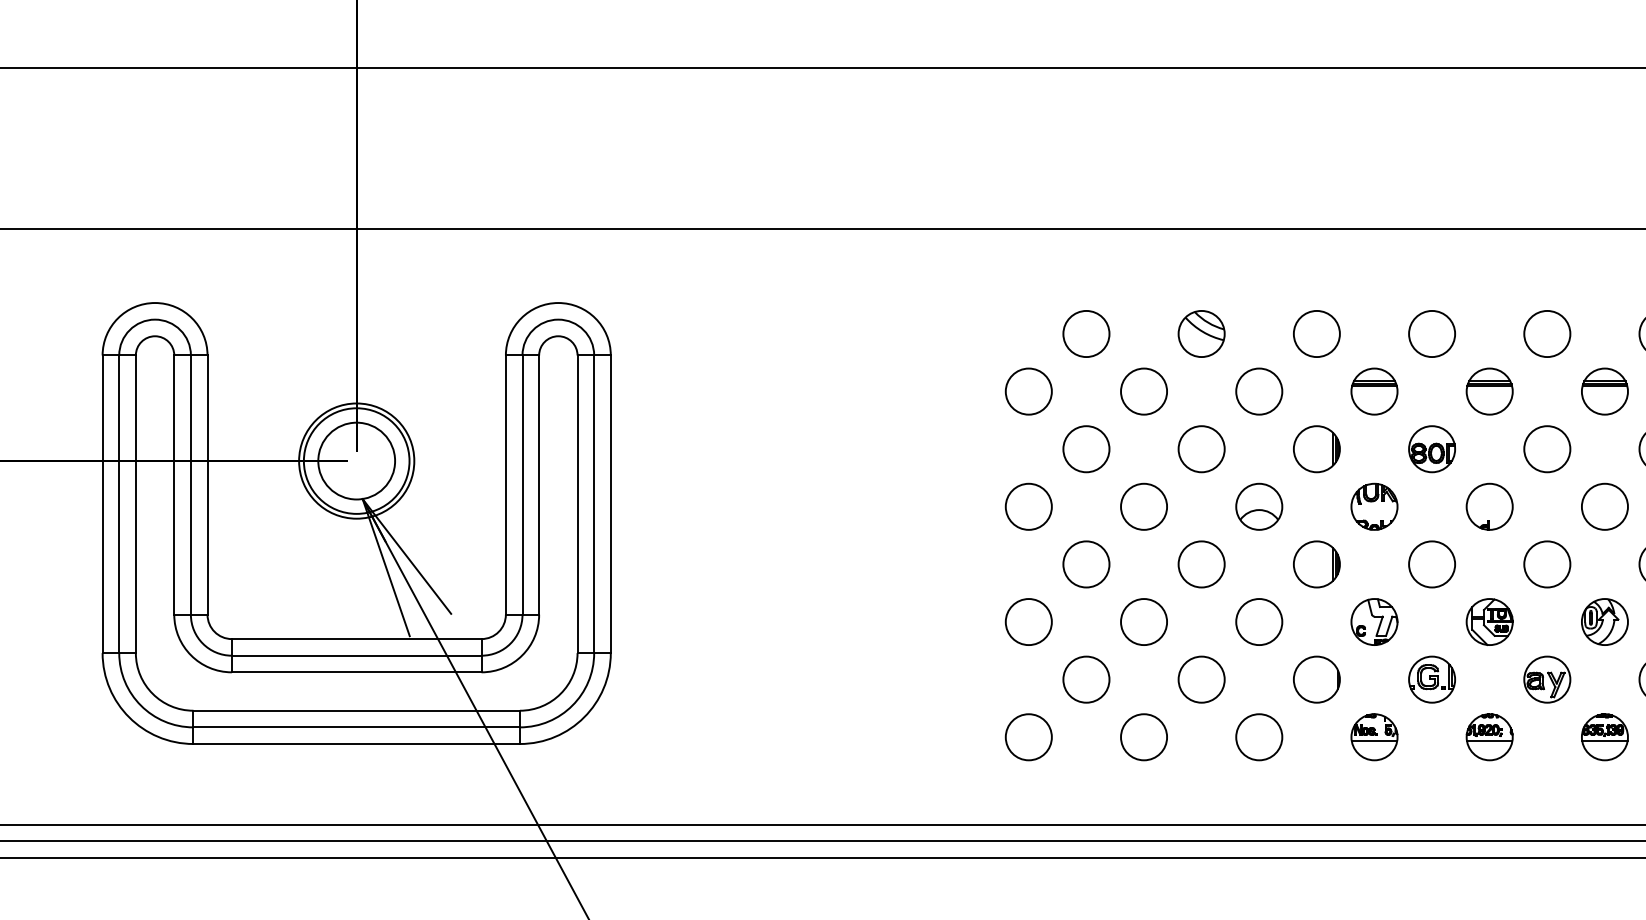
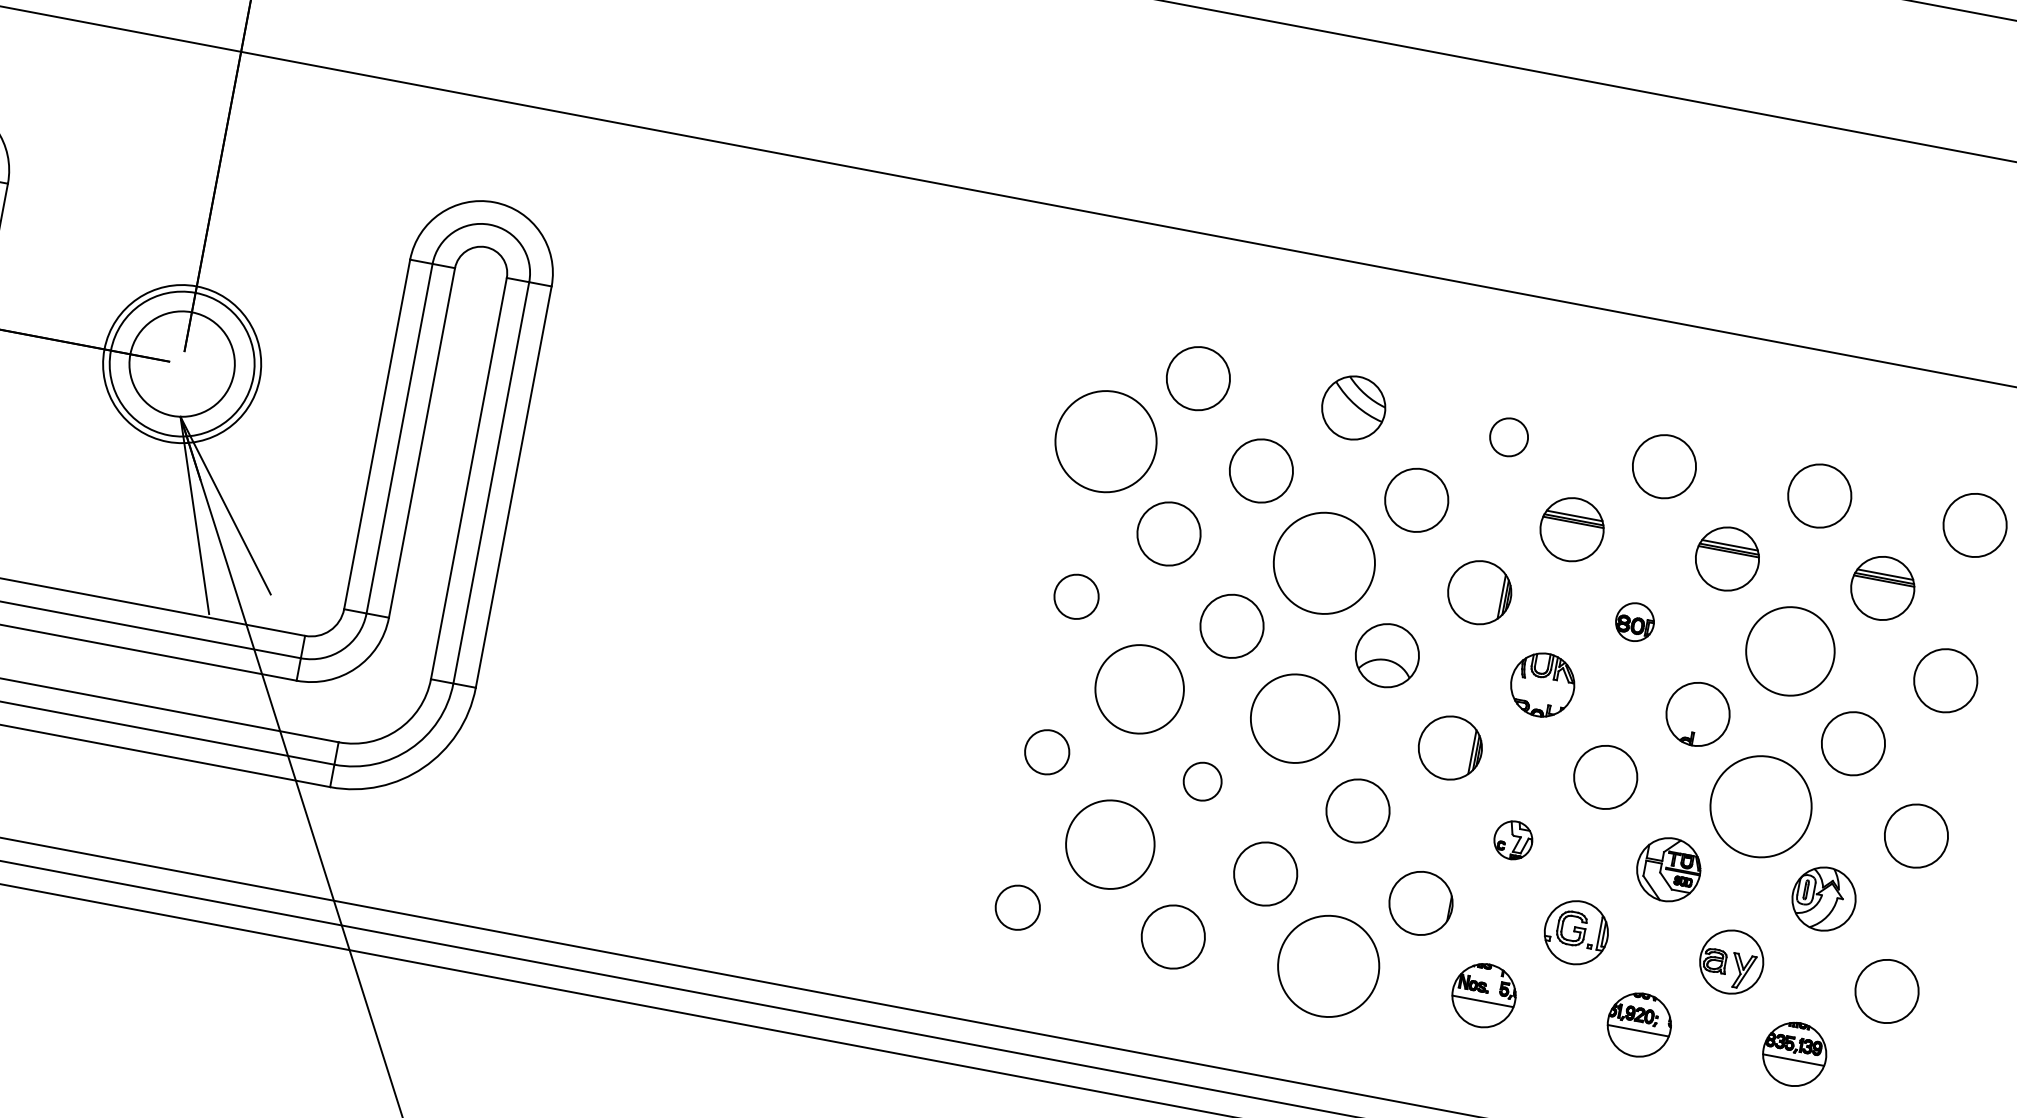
circle: (1316, 333) -> (1508, 436), size x0.6
circle: (1028, 391) -> (1105, 441), size x1.6
circle: (1201, 449) -> (1324, 563), size x1.6
part: (1431, 449) -> (1634, 622), size x0.6
circle: (1547, 449) -> (1790, 651), size x1.4
circle: (1028, 506) -> (1076, 596), size x0.7
circle: (1086, 564) -> (1139, 689), size x1.4
circle: (1201, 564) -> (1294, 718), size x1.4
circle: (1547, 564) -> (1761, 806), size x1.6
circle: (1028, 621) -> (1047, 751), size x0.7
part: (1374, 621) -> (1513, 839), size x0.6
circle: (1144, 622) -> (1203, 782), size x0.6
circle: (1086, 679) -> (1110, 844), size x1.4
circle: (1028, 737) -> (1017, 907), size x0.7
circle: (1259, 737) -> (1328, 966), size x1.6

